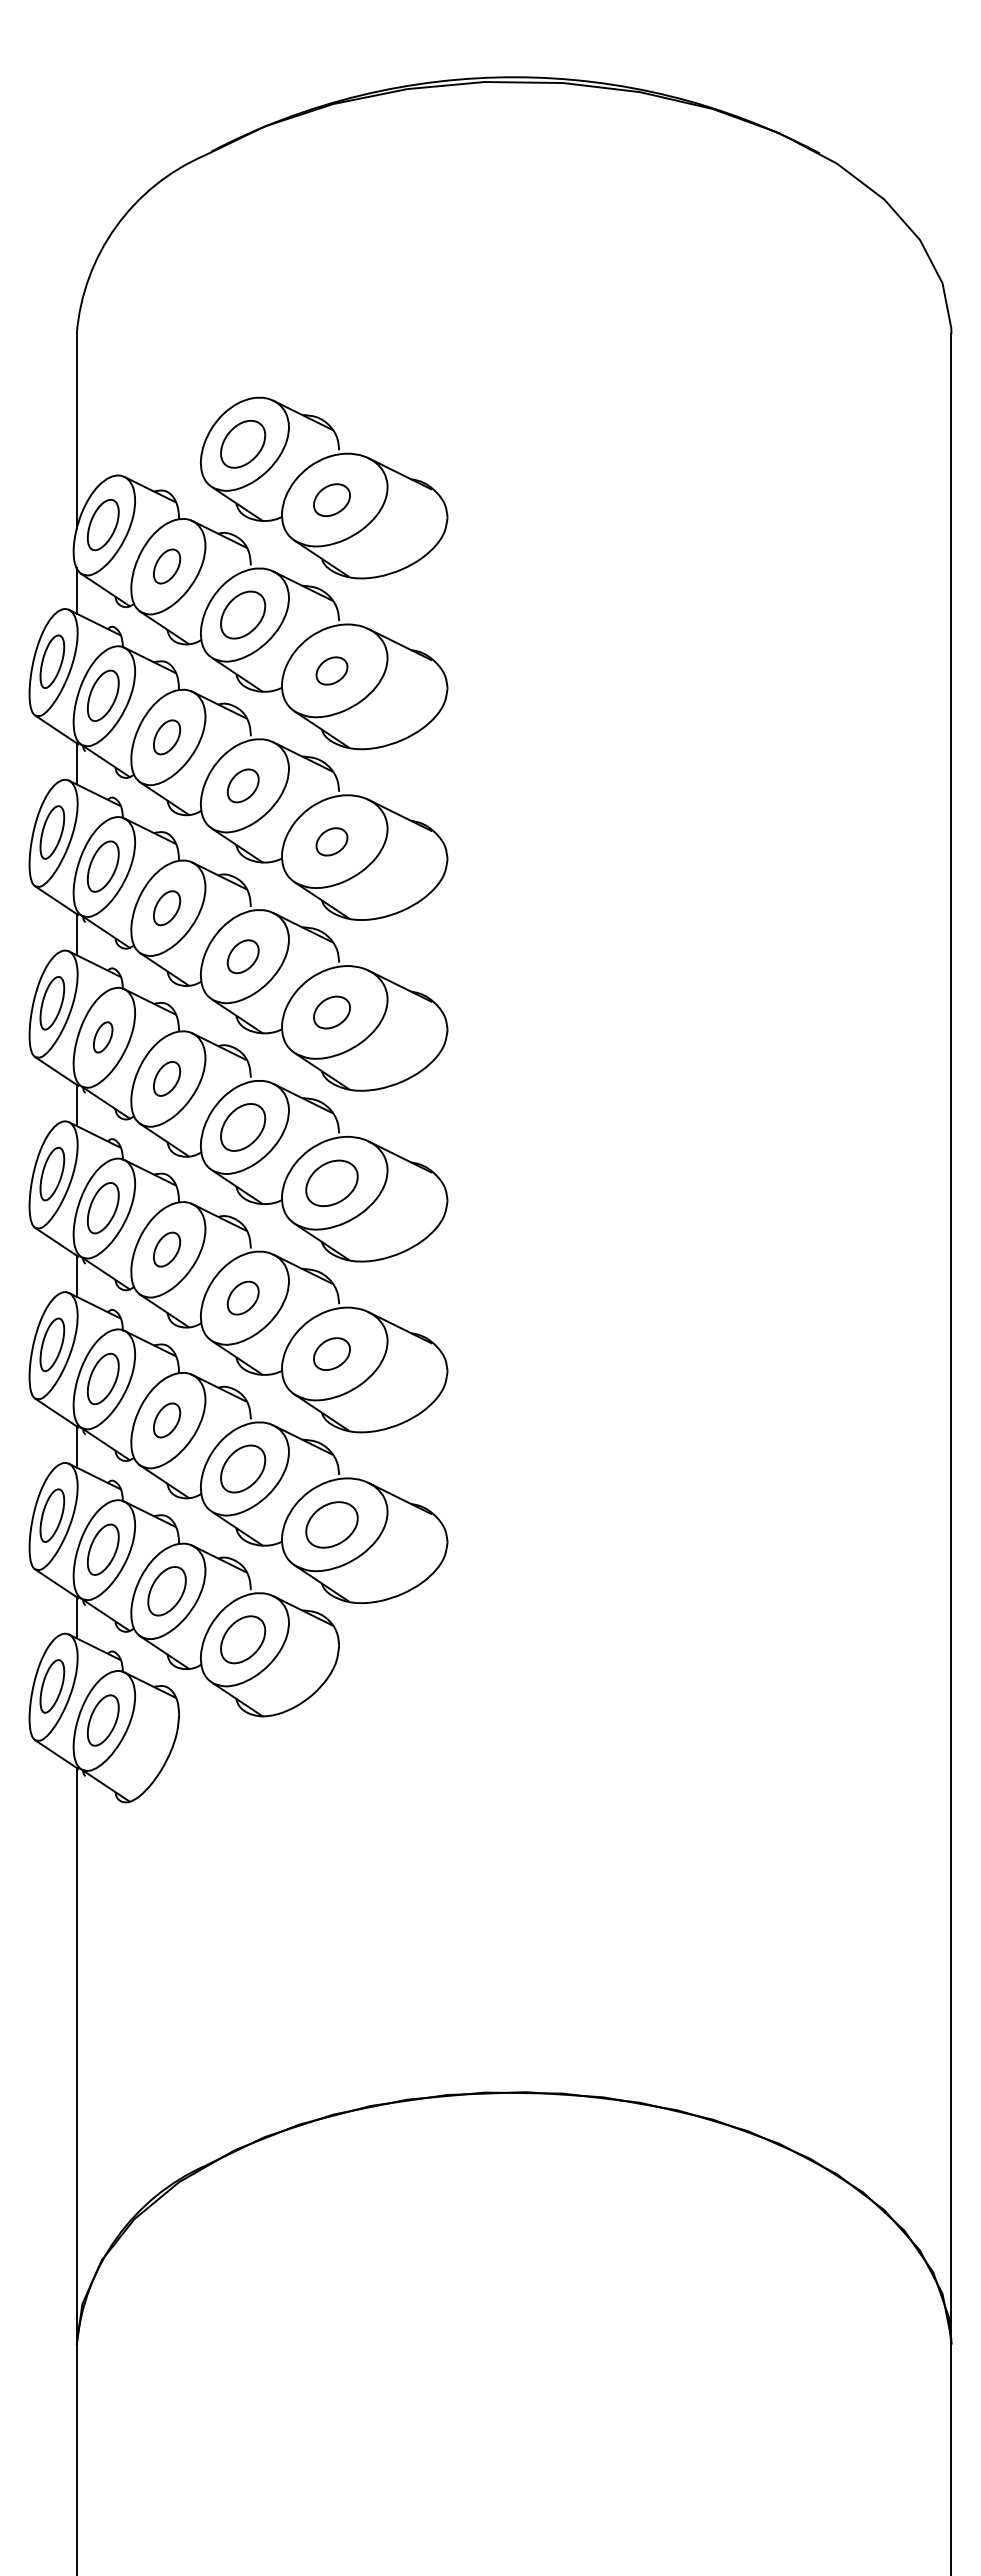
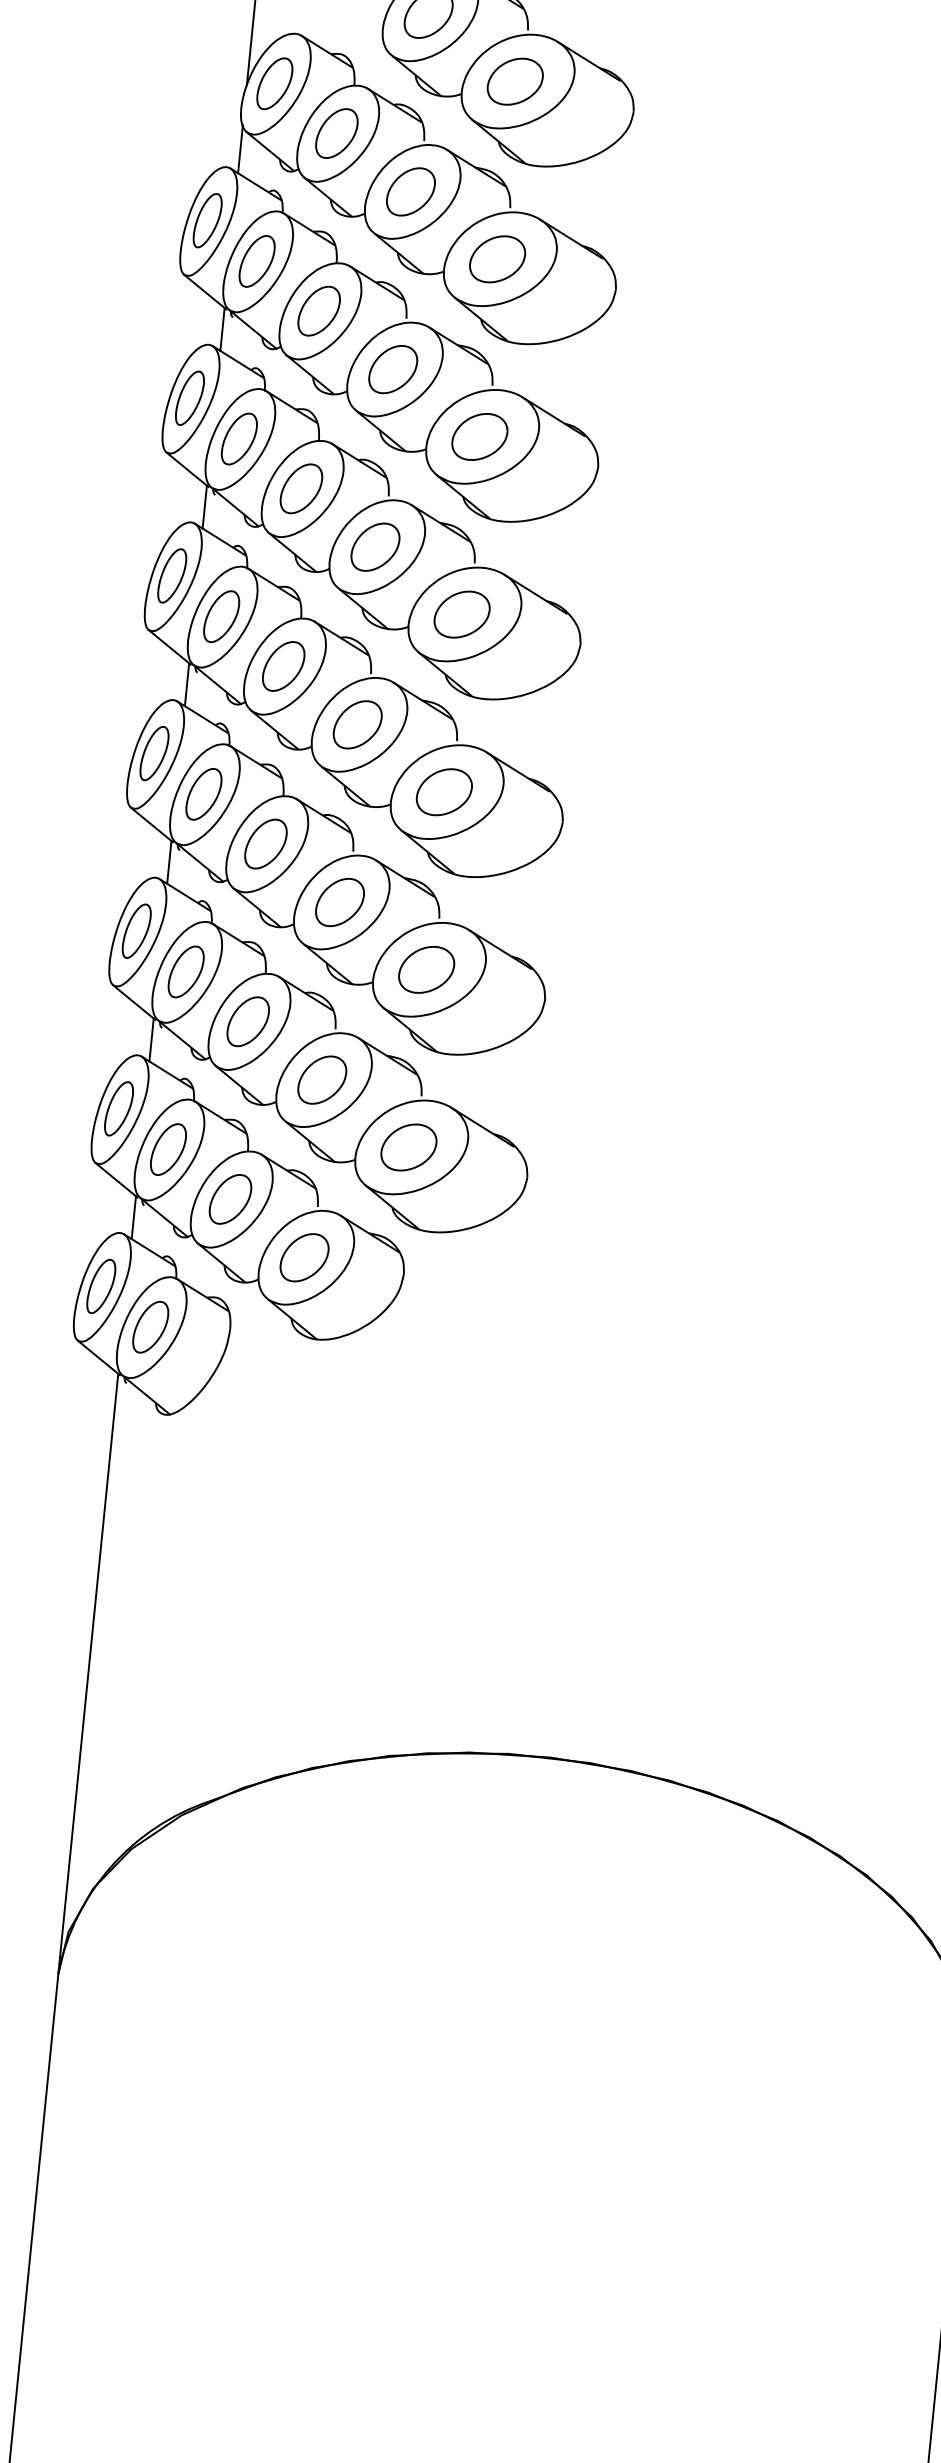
part: (331, 499) -> (514, 80), size x1.43
part: (166, 566) -> (336, 133), size x1.43
part: (331, 670) -> (497, 258), size x1.67
part: (166, 737) -> (318, 311), size x1.43
part: (243, 785) -> (393, 369), size x1.43
part: (331, 841) -> (479, 436), size x1.67
part: (166, 908) -> (300, 489), size x1.43
part: (243, 956) -> (375, 547), size x1.43
part: (331, 1012) -> (461, 614), size x1.43
part: (102, 1037) -> (220, 616), size x1.67
part: (166, 1078) -> (283, 666), size x1.43
part: (166, 1249) -> (265, 843), size x1.43
part: (243, 1297) -> (340, 901), size x1.43
part: (331, 1353) -> (426, 969), size x1.43
part: (166, 1420) -> (247, 1021), size x1.43

